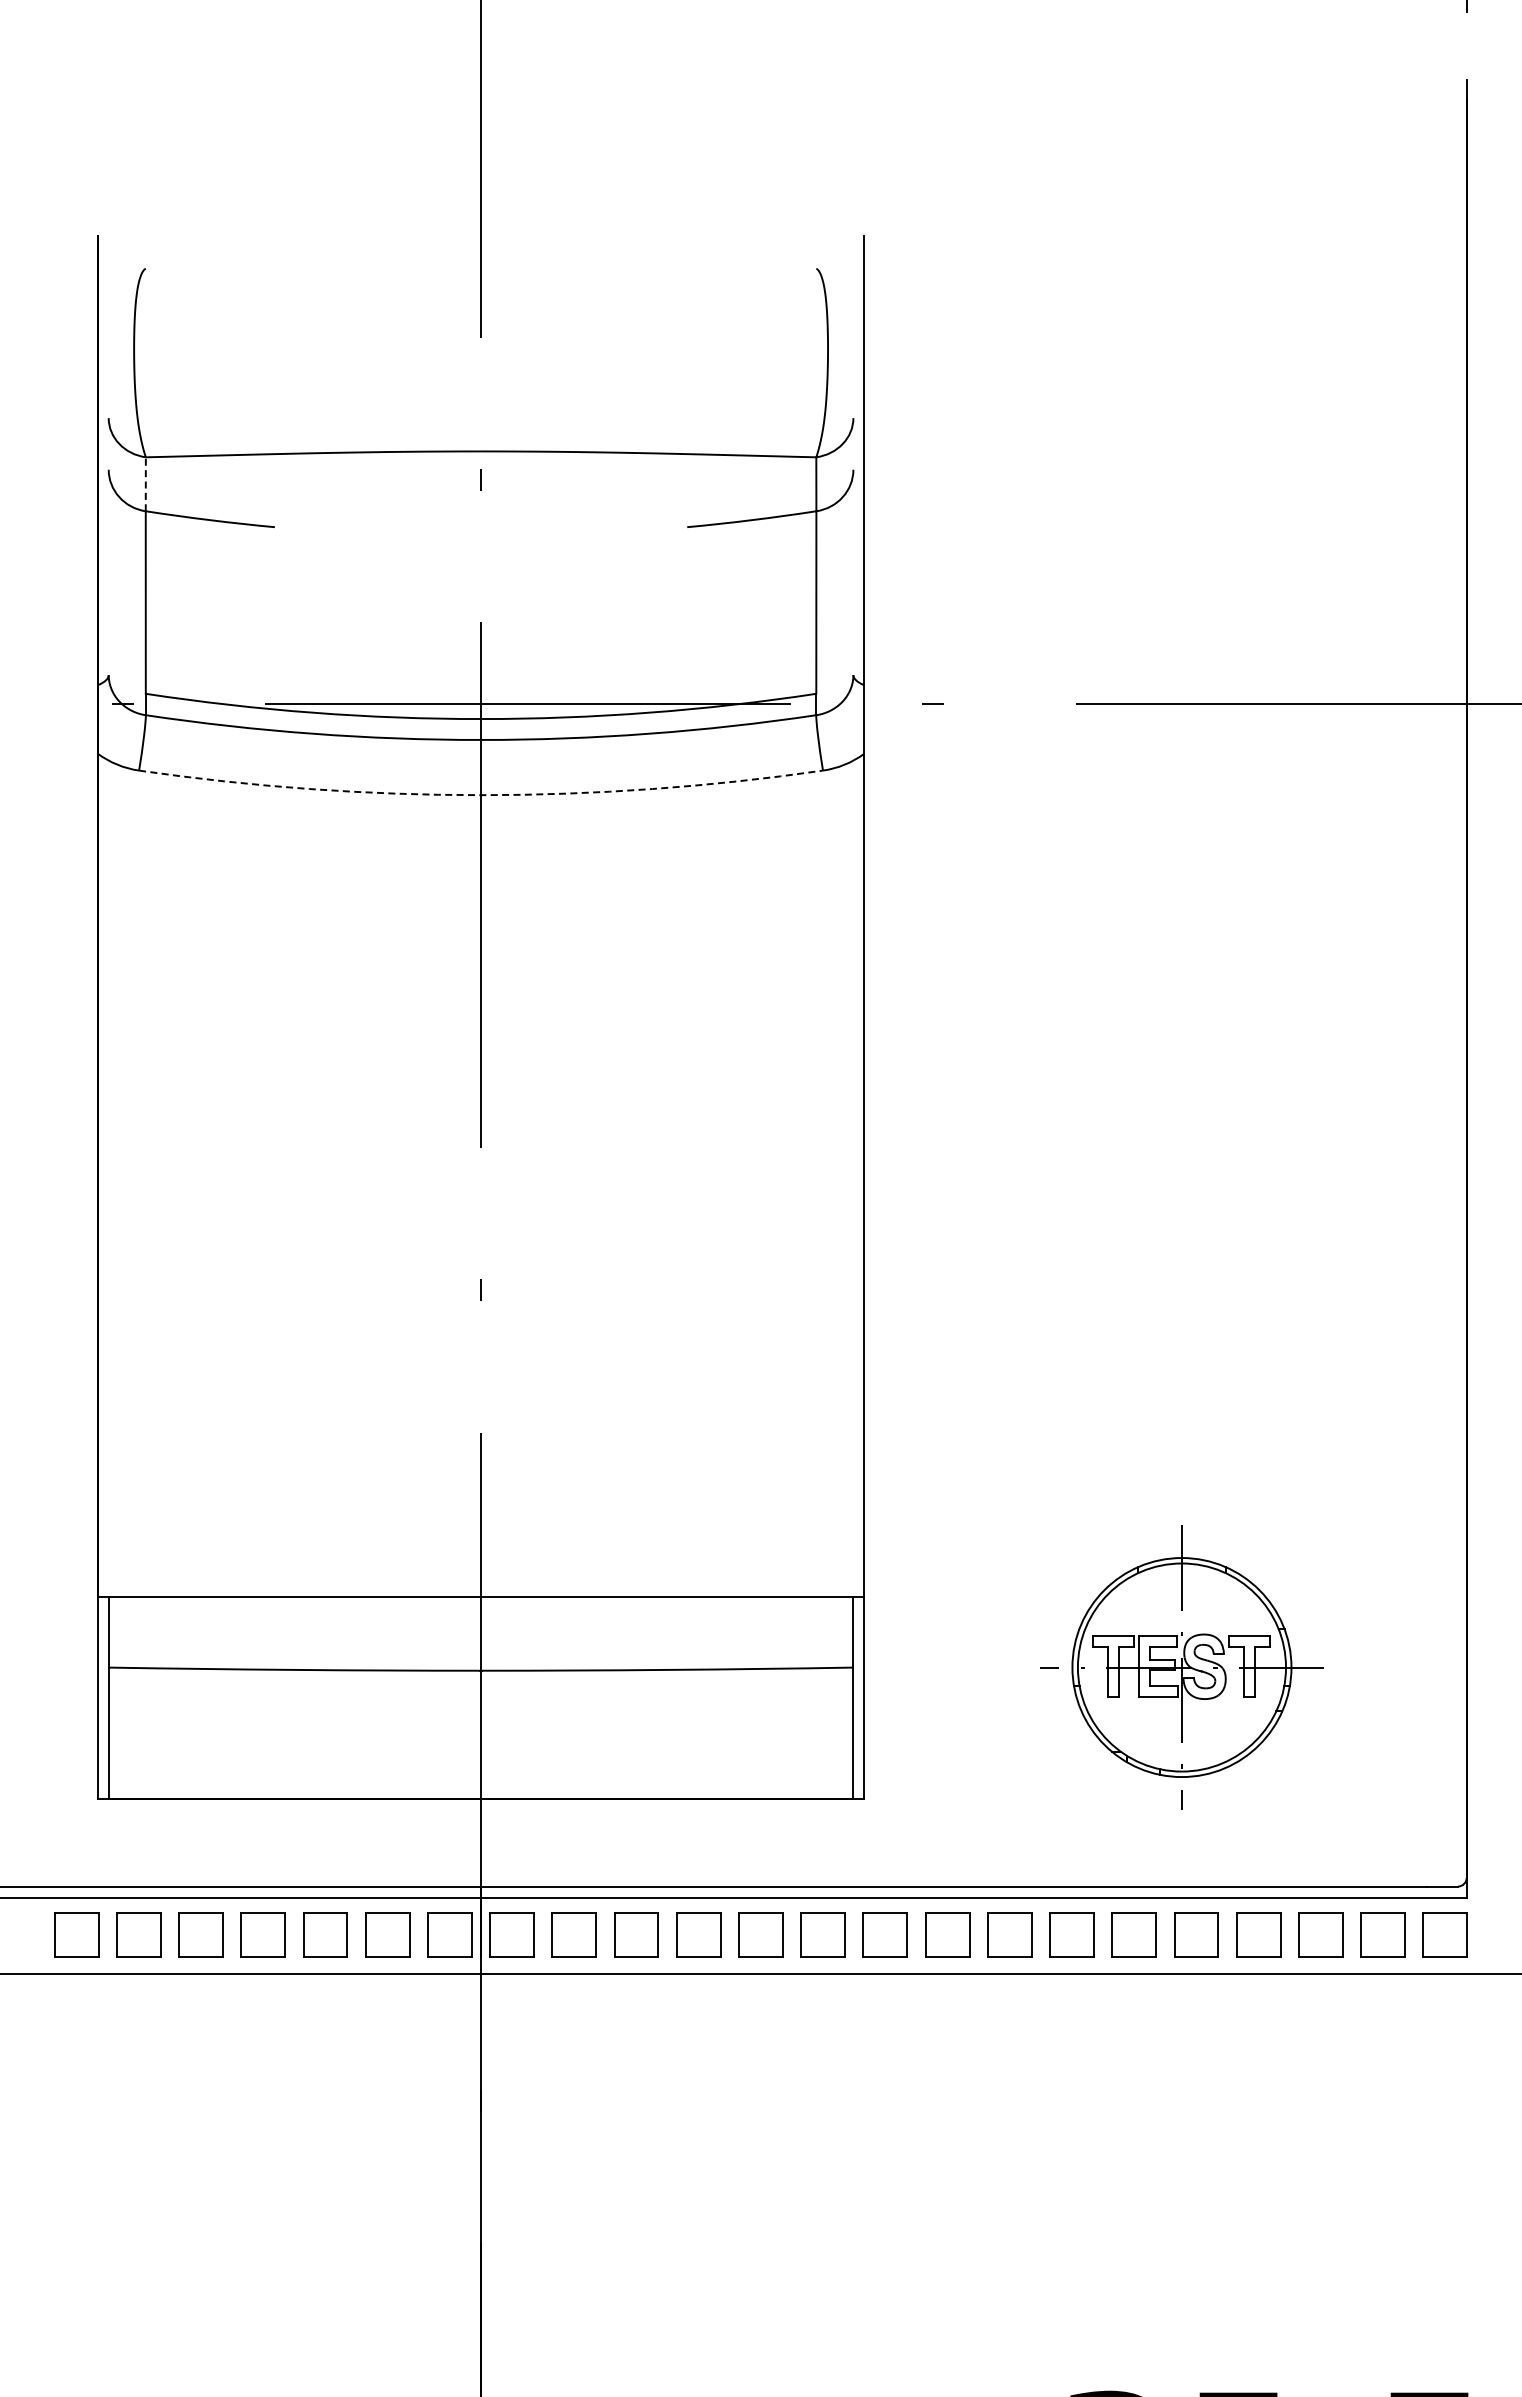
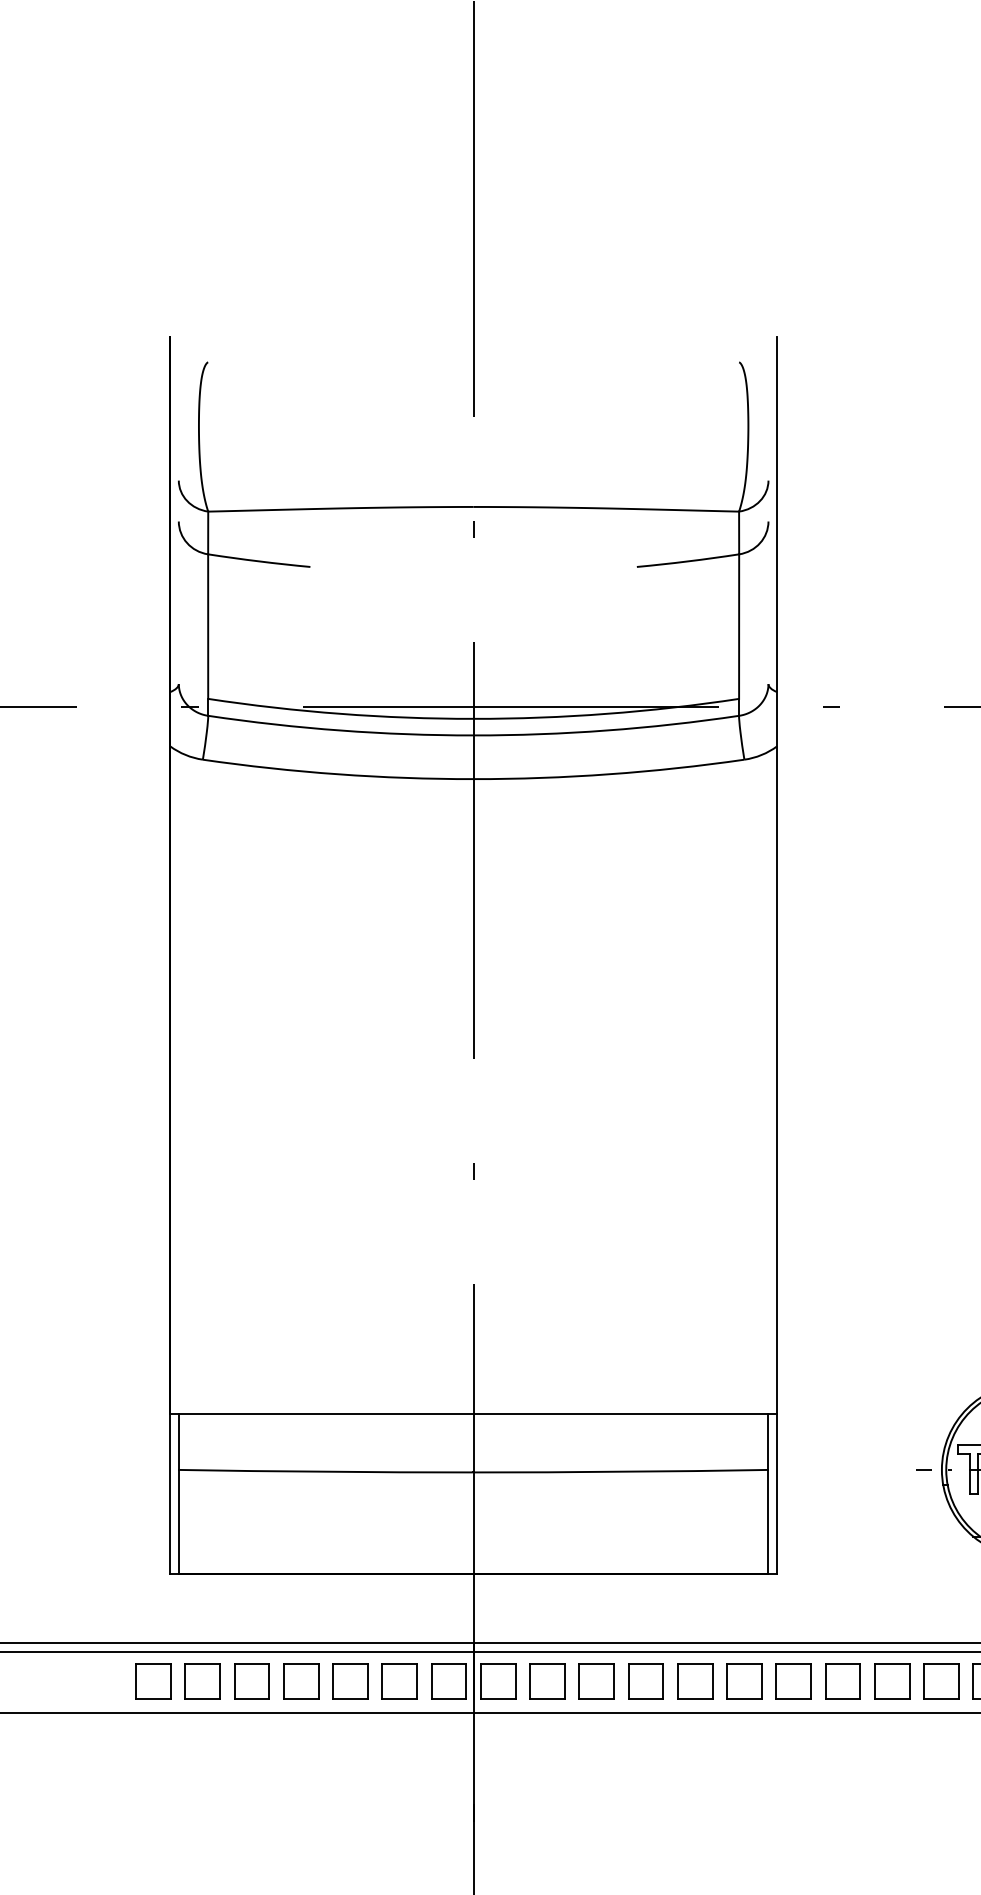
line: (145, 484) -> (207, 533), dashed -> solid
arc: (481, 795) -> (473, 779), dashed -> solid

